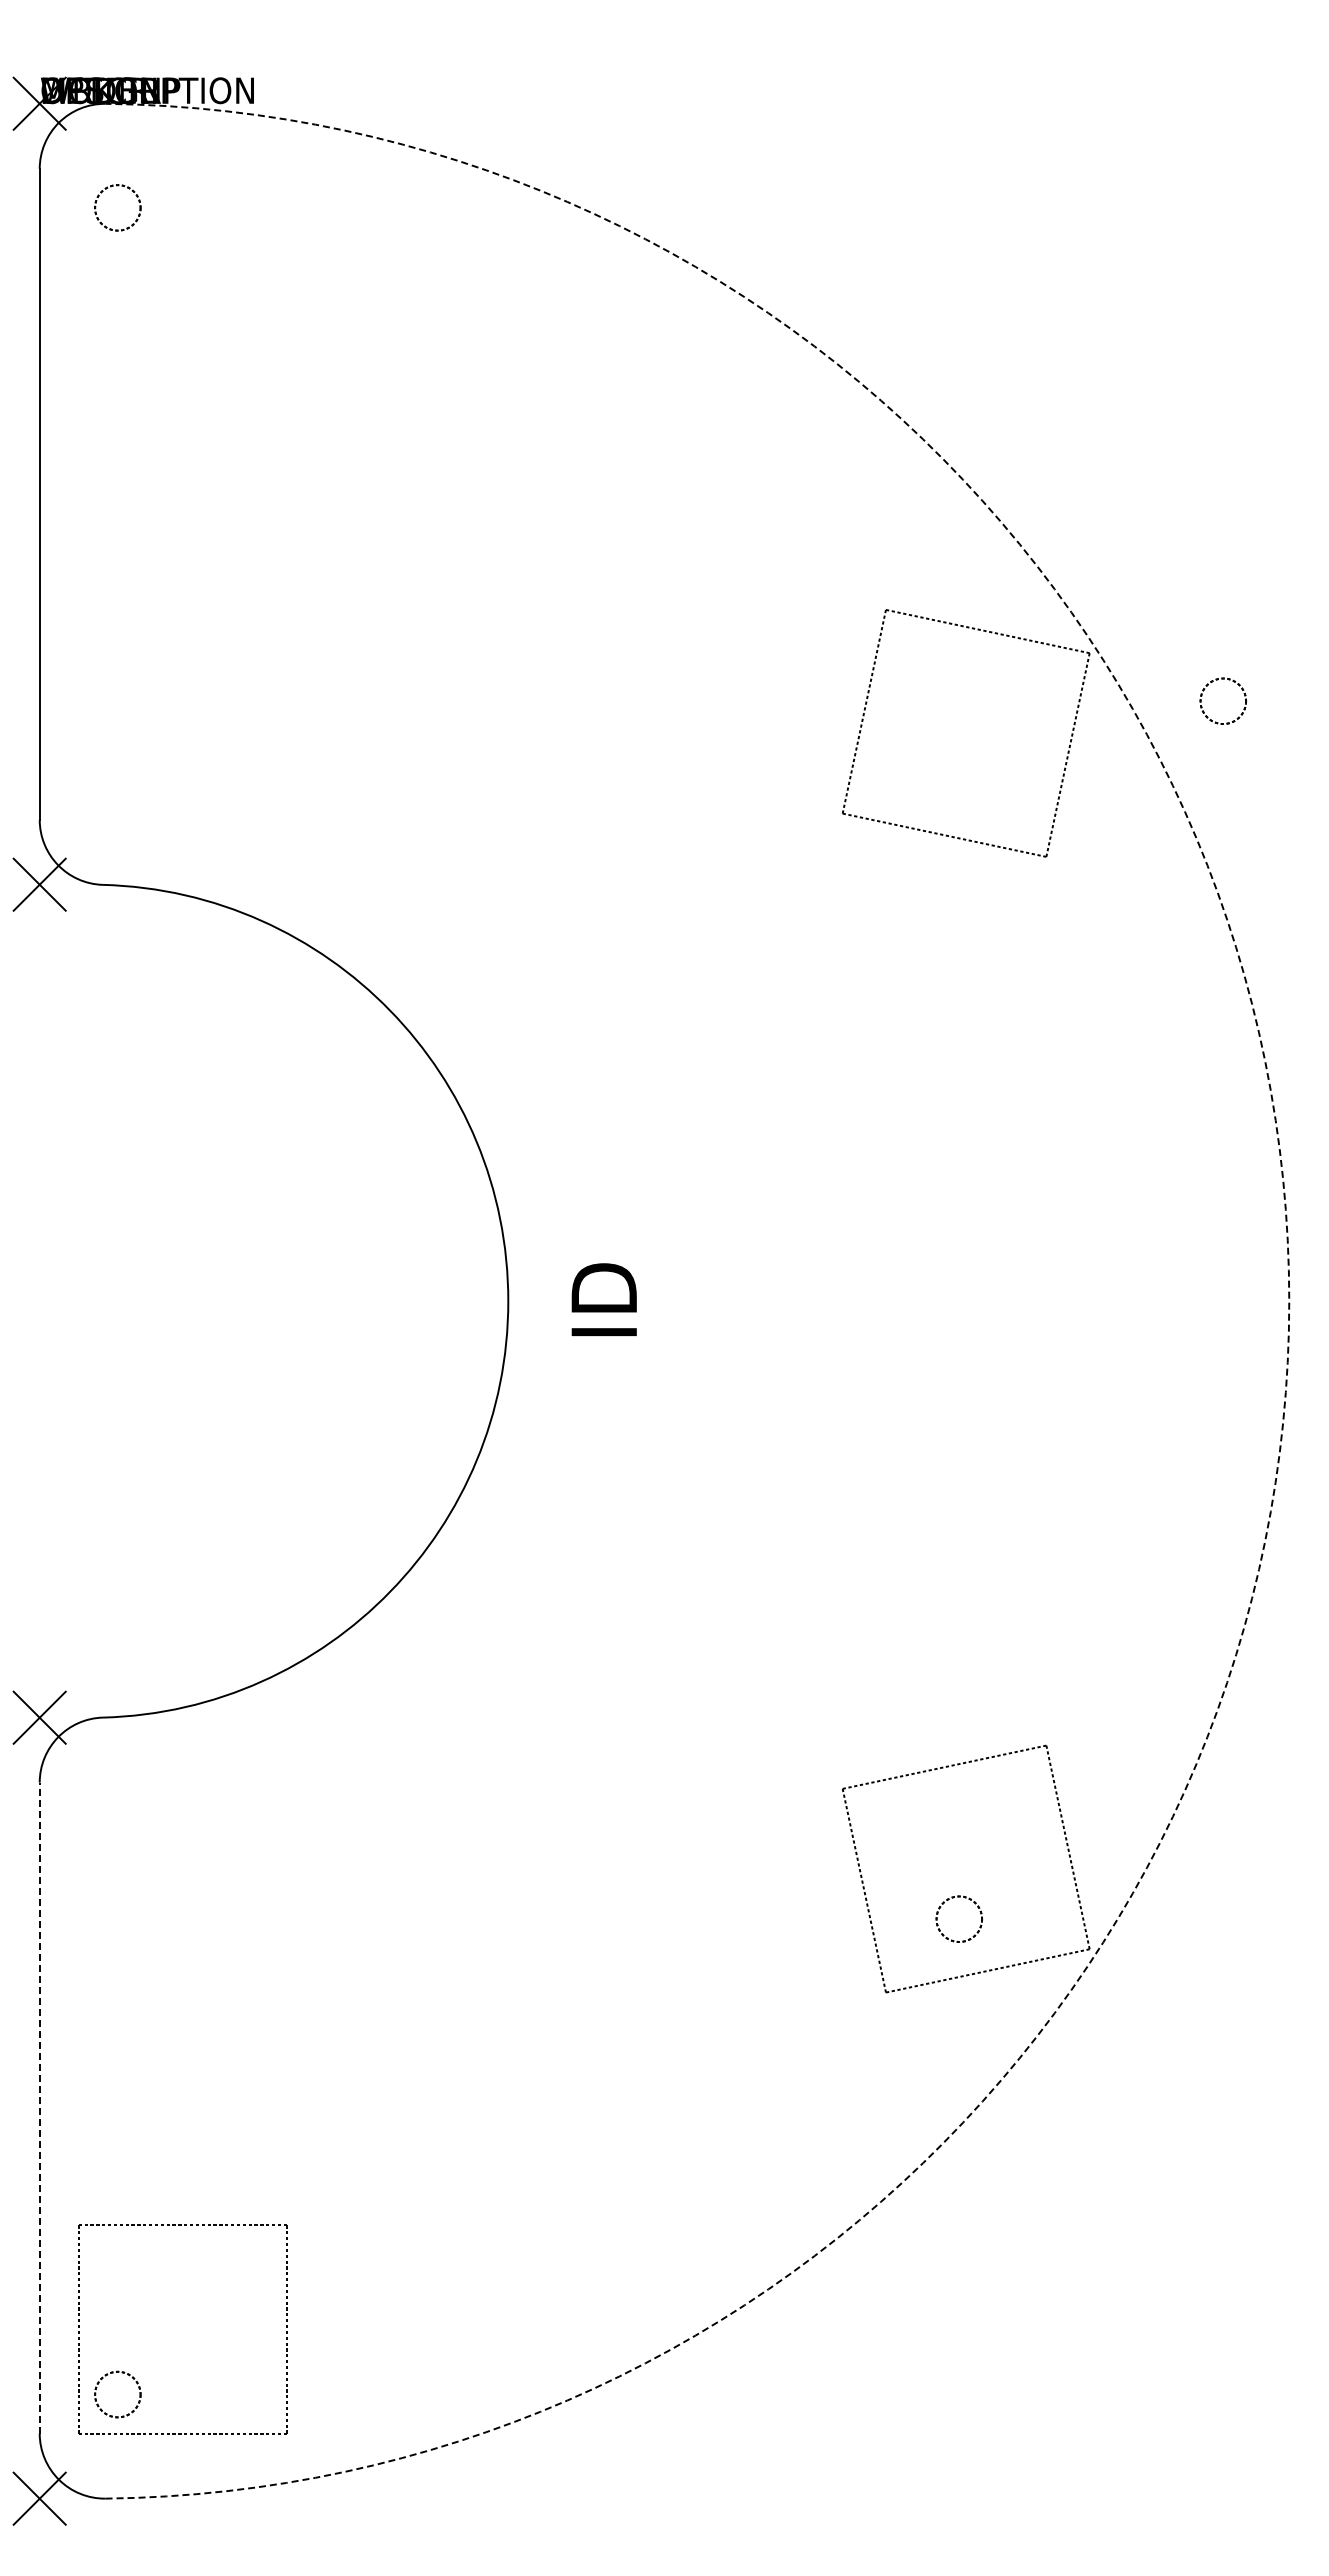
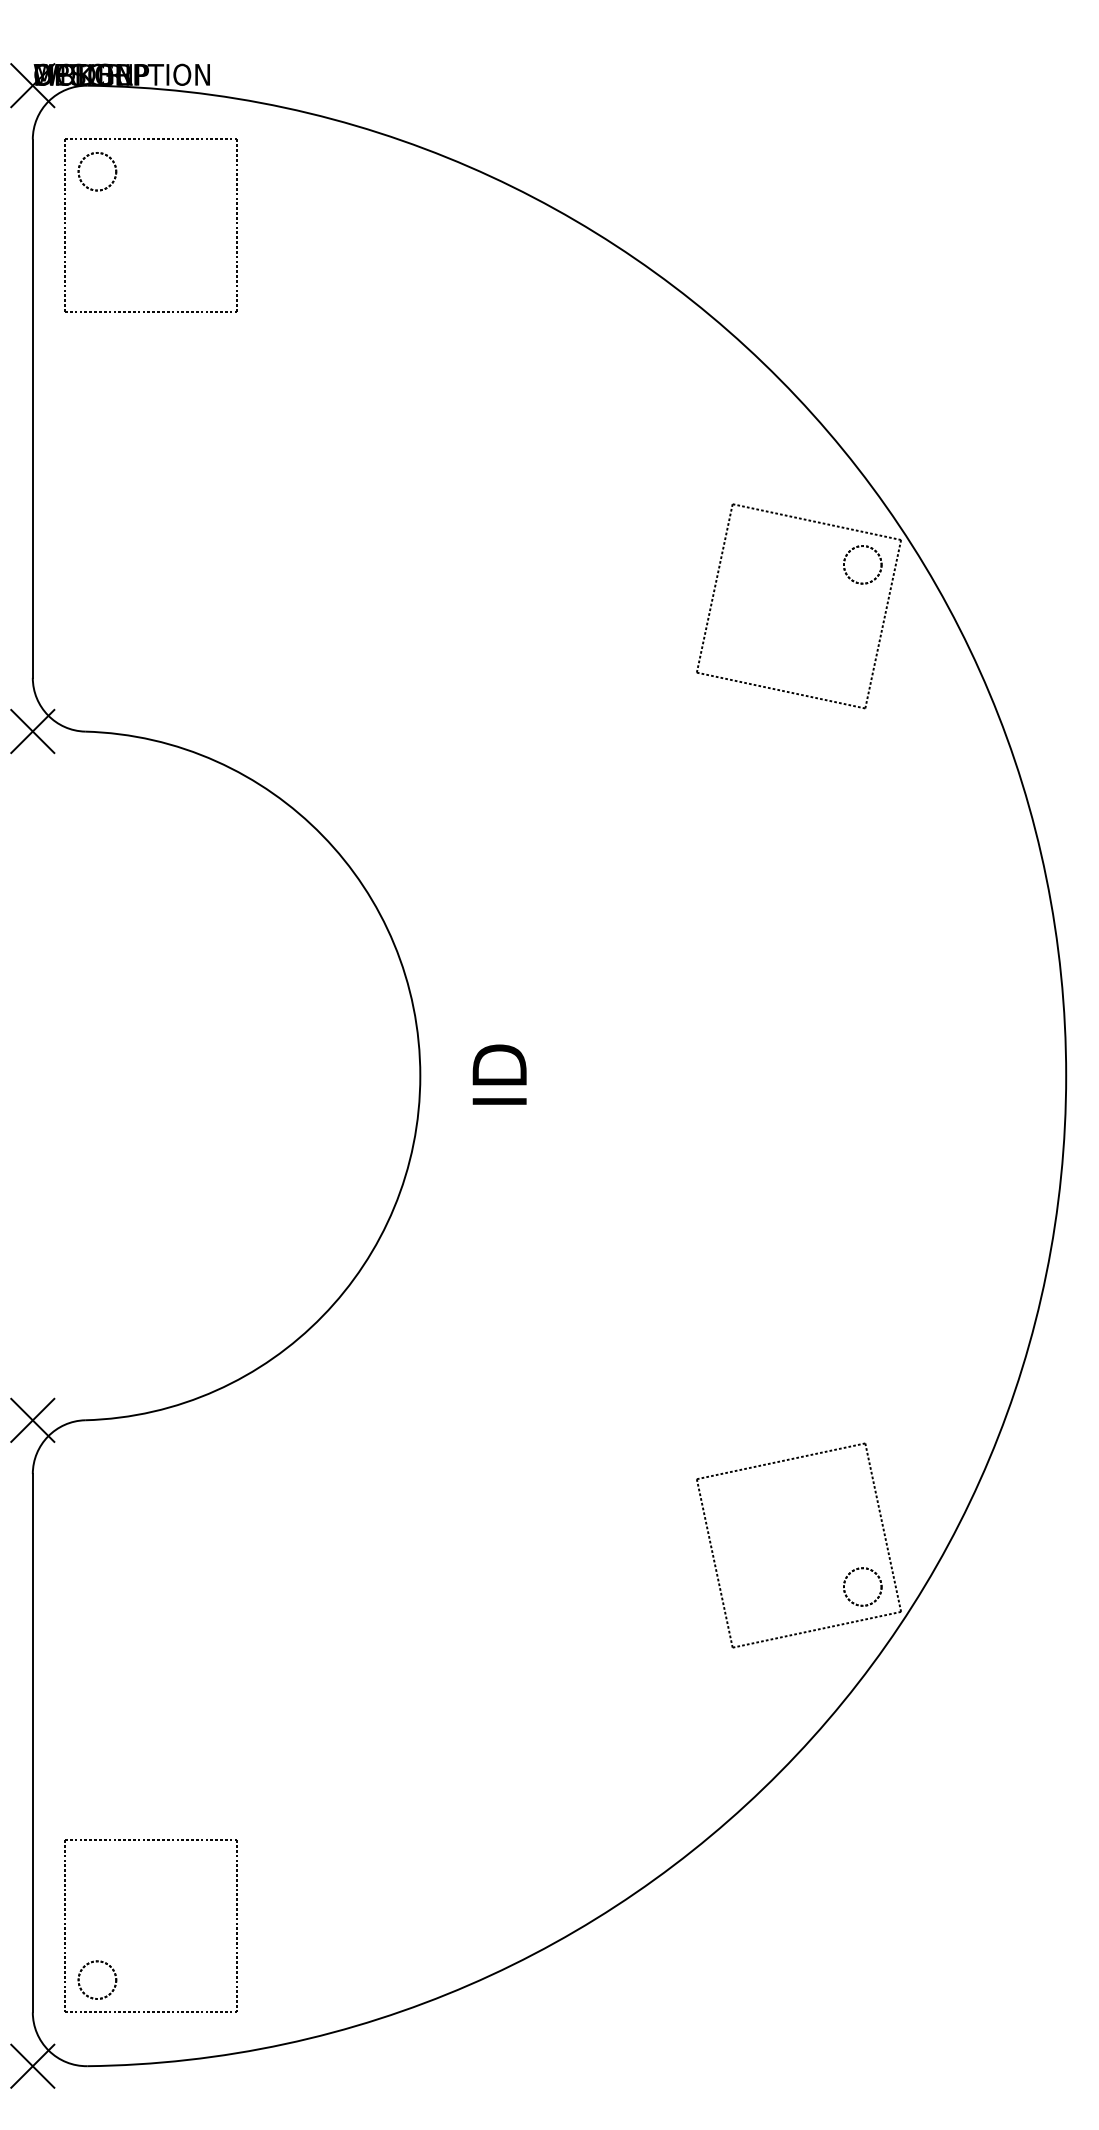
part: (181, 169) -> (150, 140), added
circle: (1222, 700) -> (862, 564), moved
arc: (1289, 1301) -> (1066, 1076), dashed -> solid
circle: (958, 1918) -> (862, 1586), moved
line: (39, 2107) -> (32, 1742), dashed -> solid

